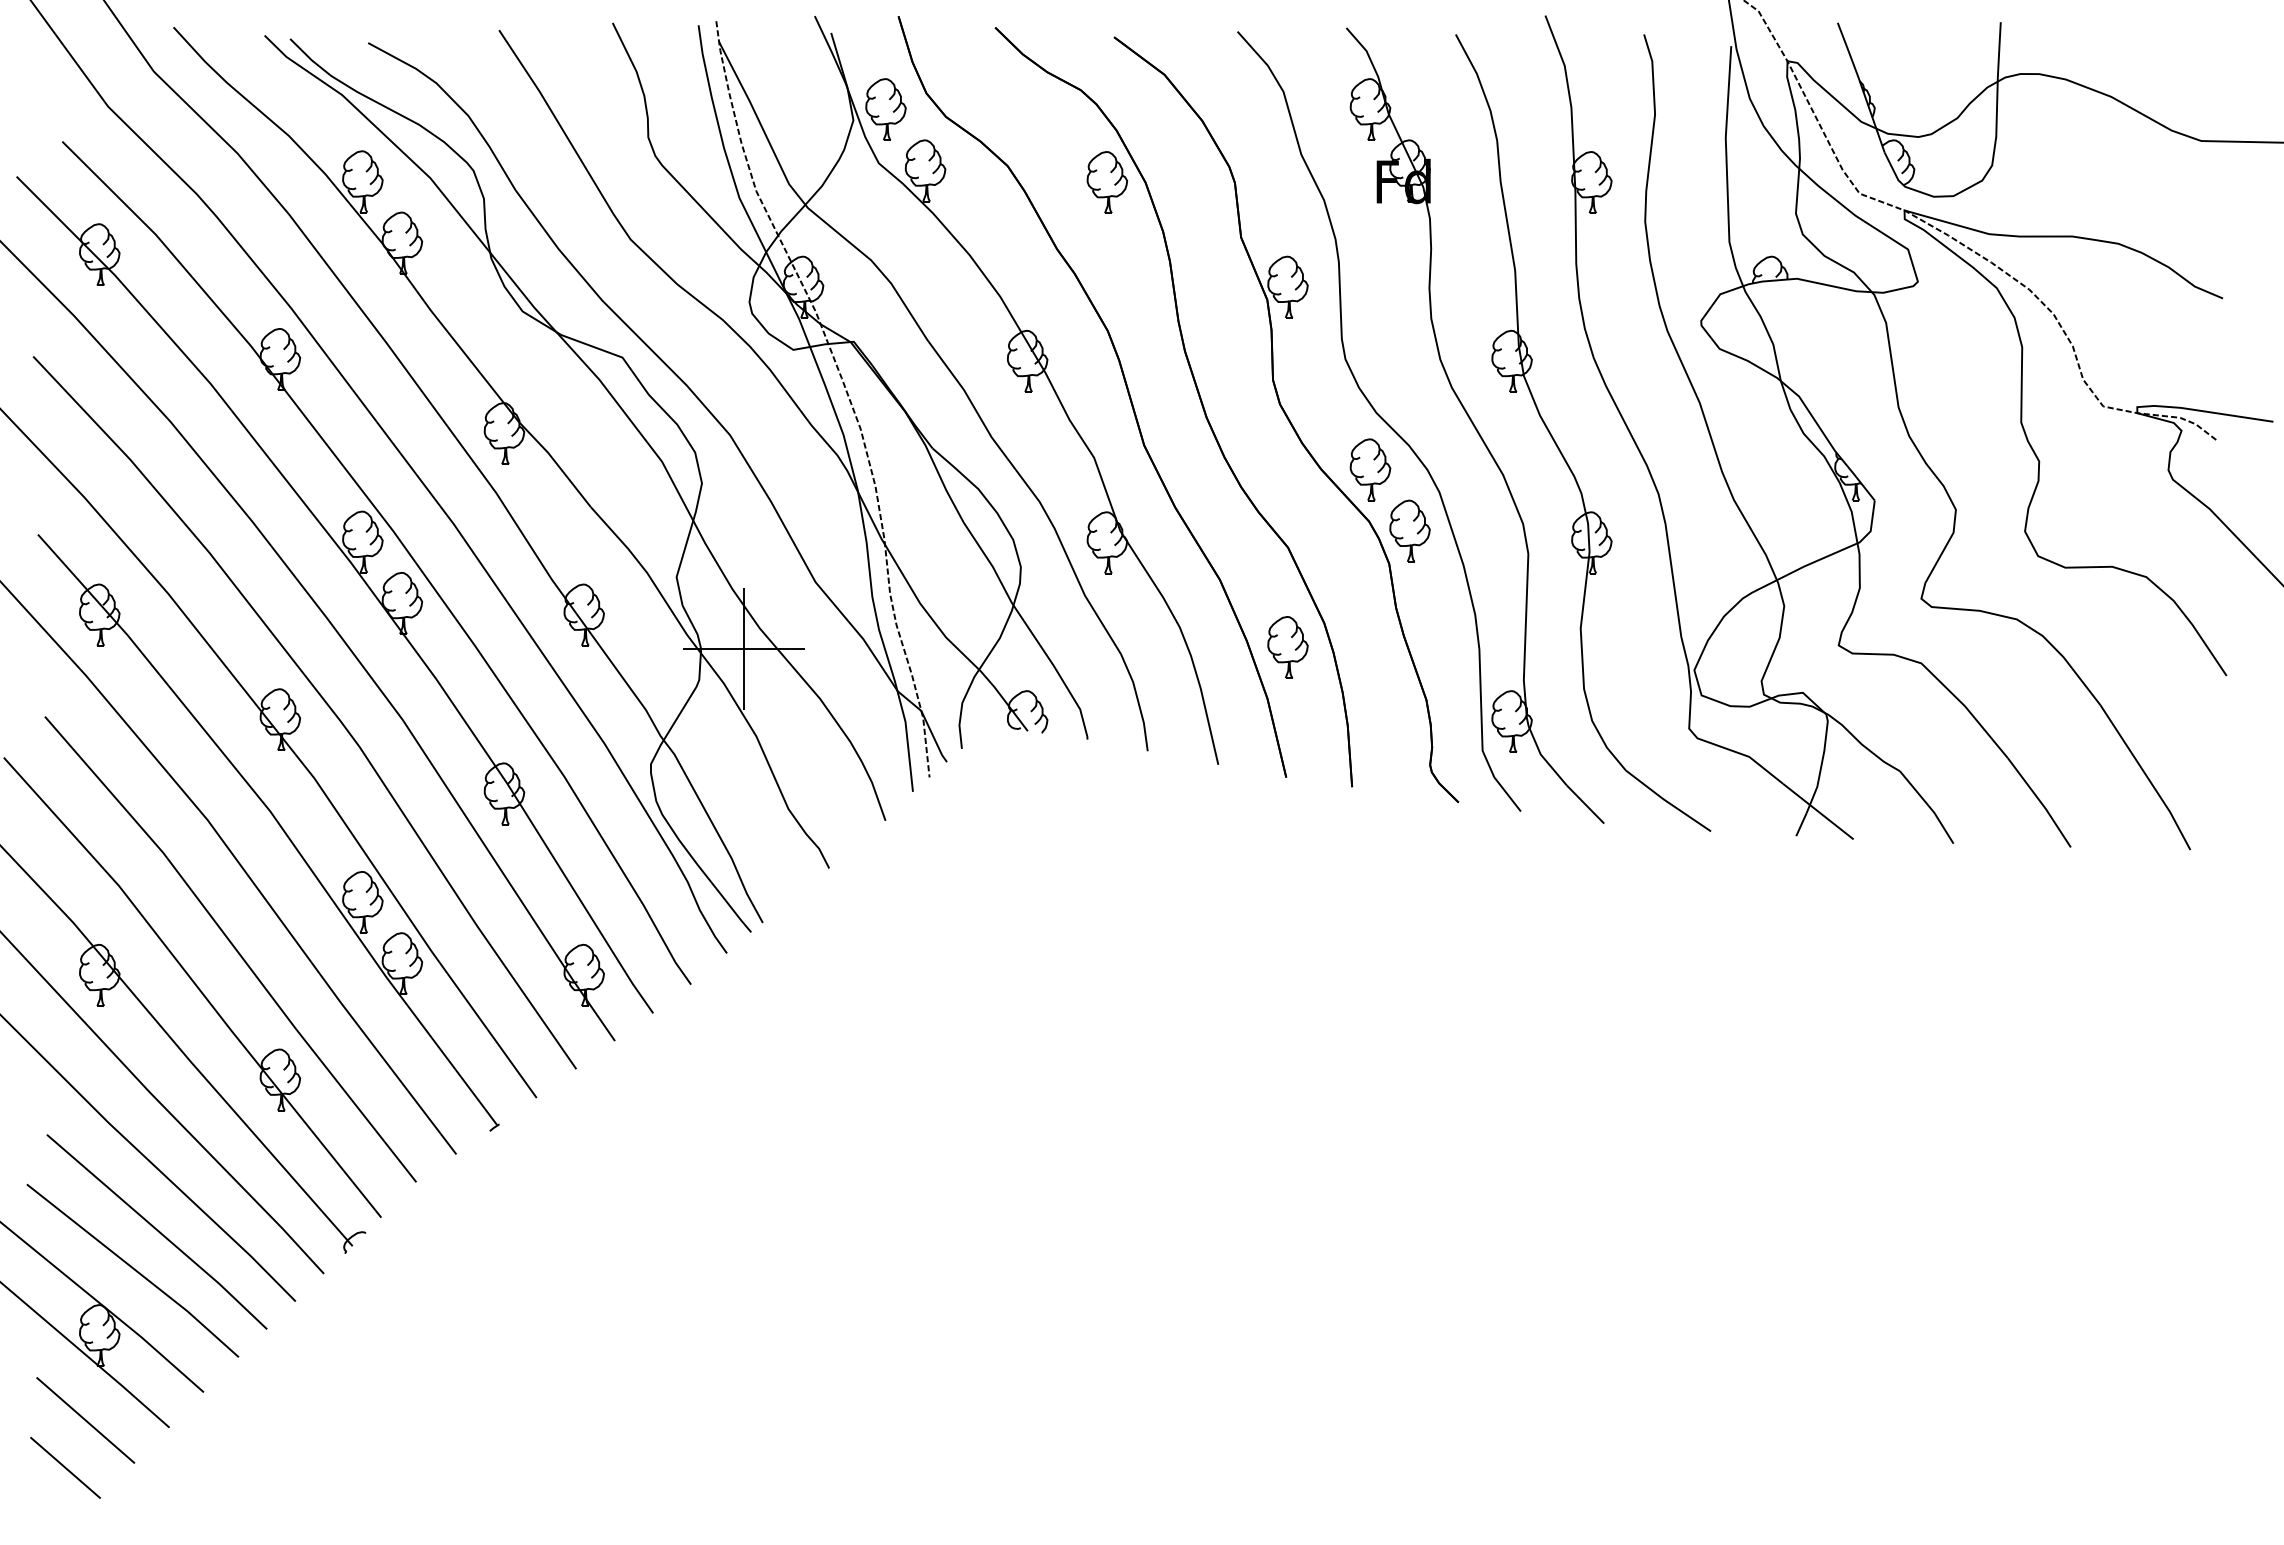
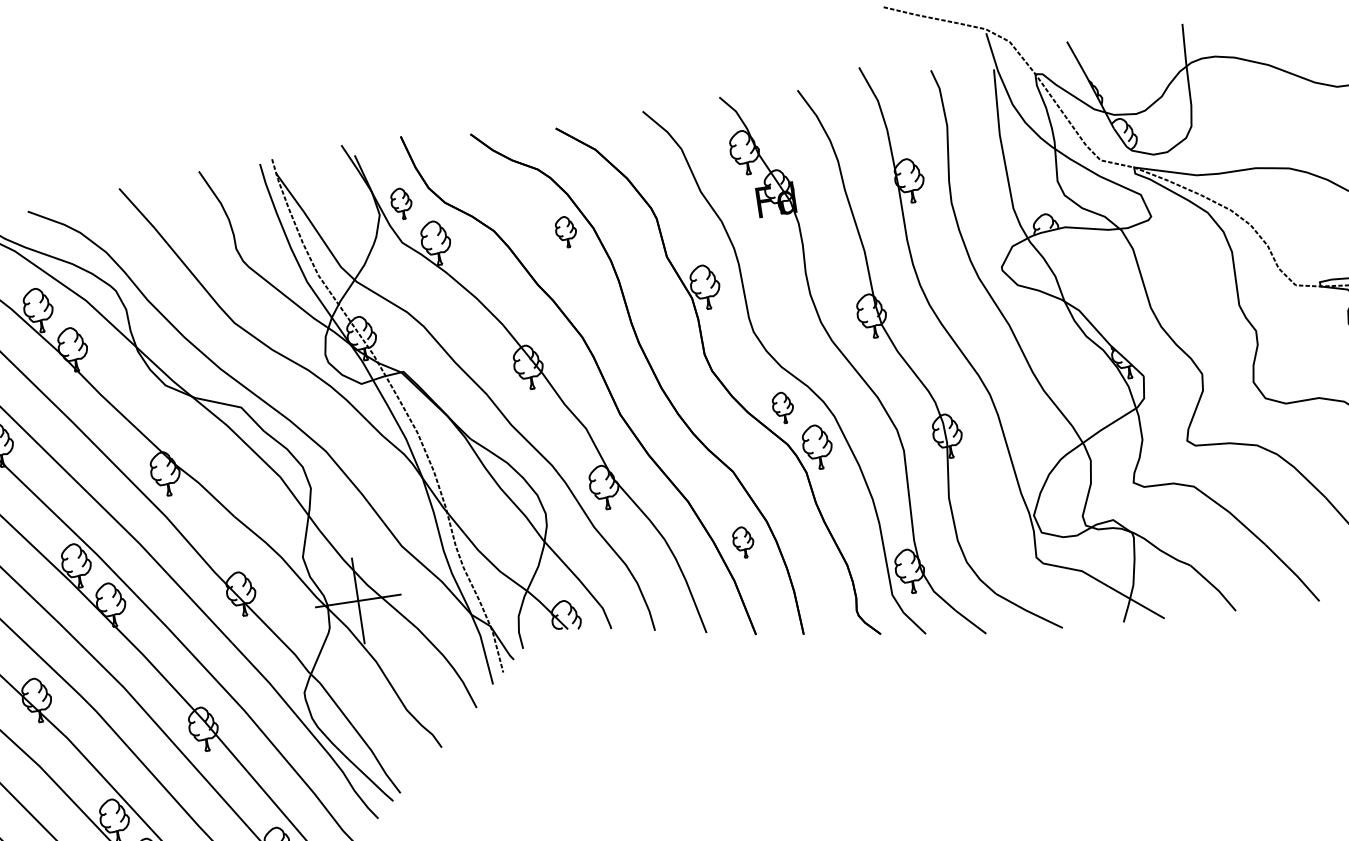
part: (885, 109) -> (401, 203), size x0.7
part: (1106, 182) -> (565, 232), size x0.7
part: (1370, 469) -> (783, 407), size x0.7
part: (1287, 647) -> (743, 542), size x0.7

